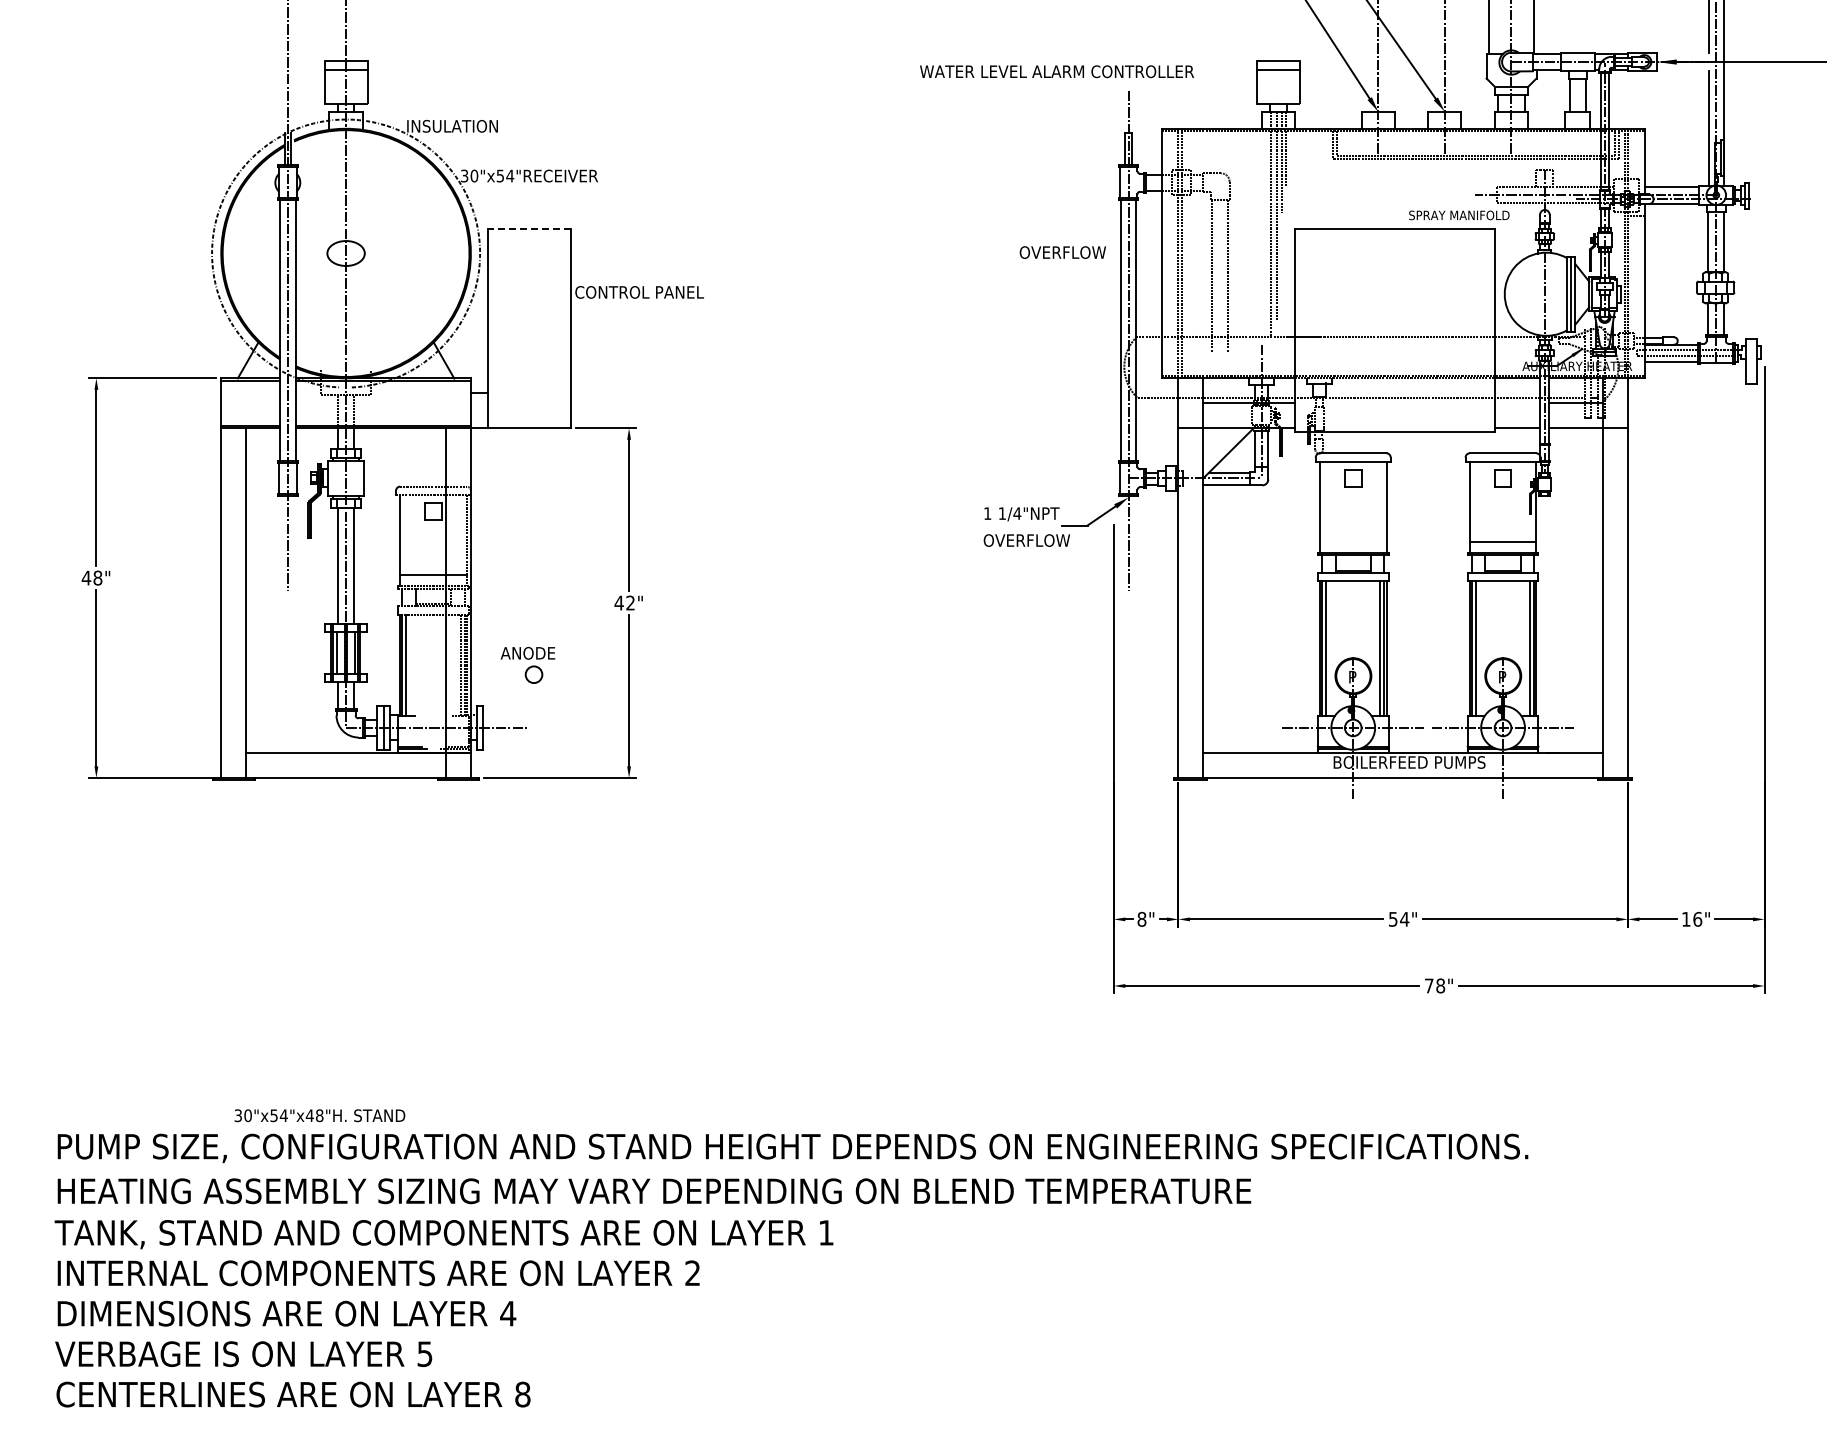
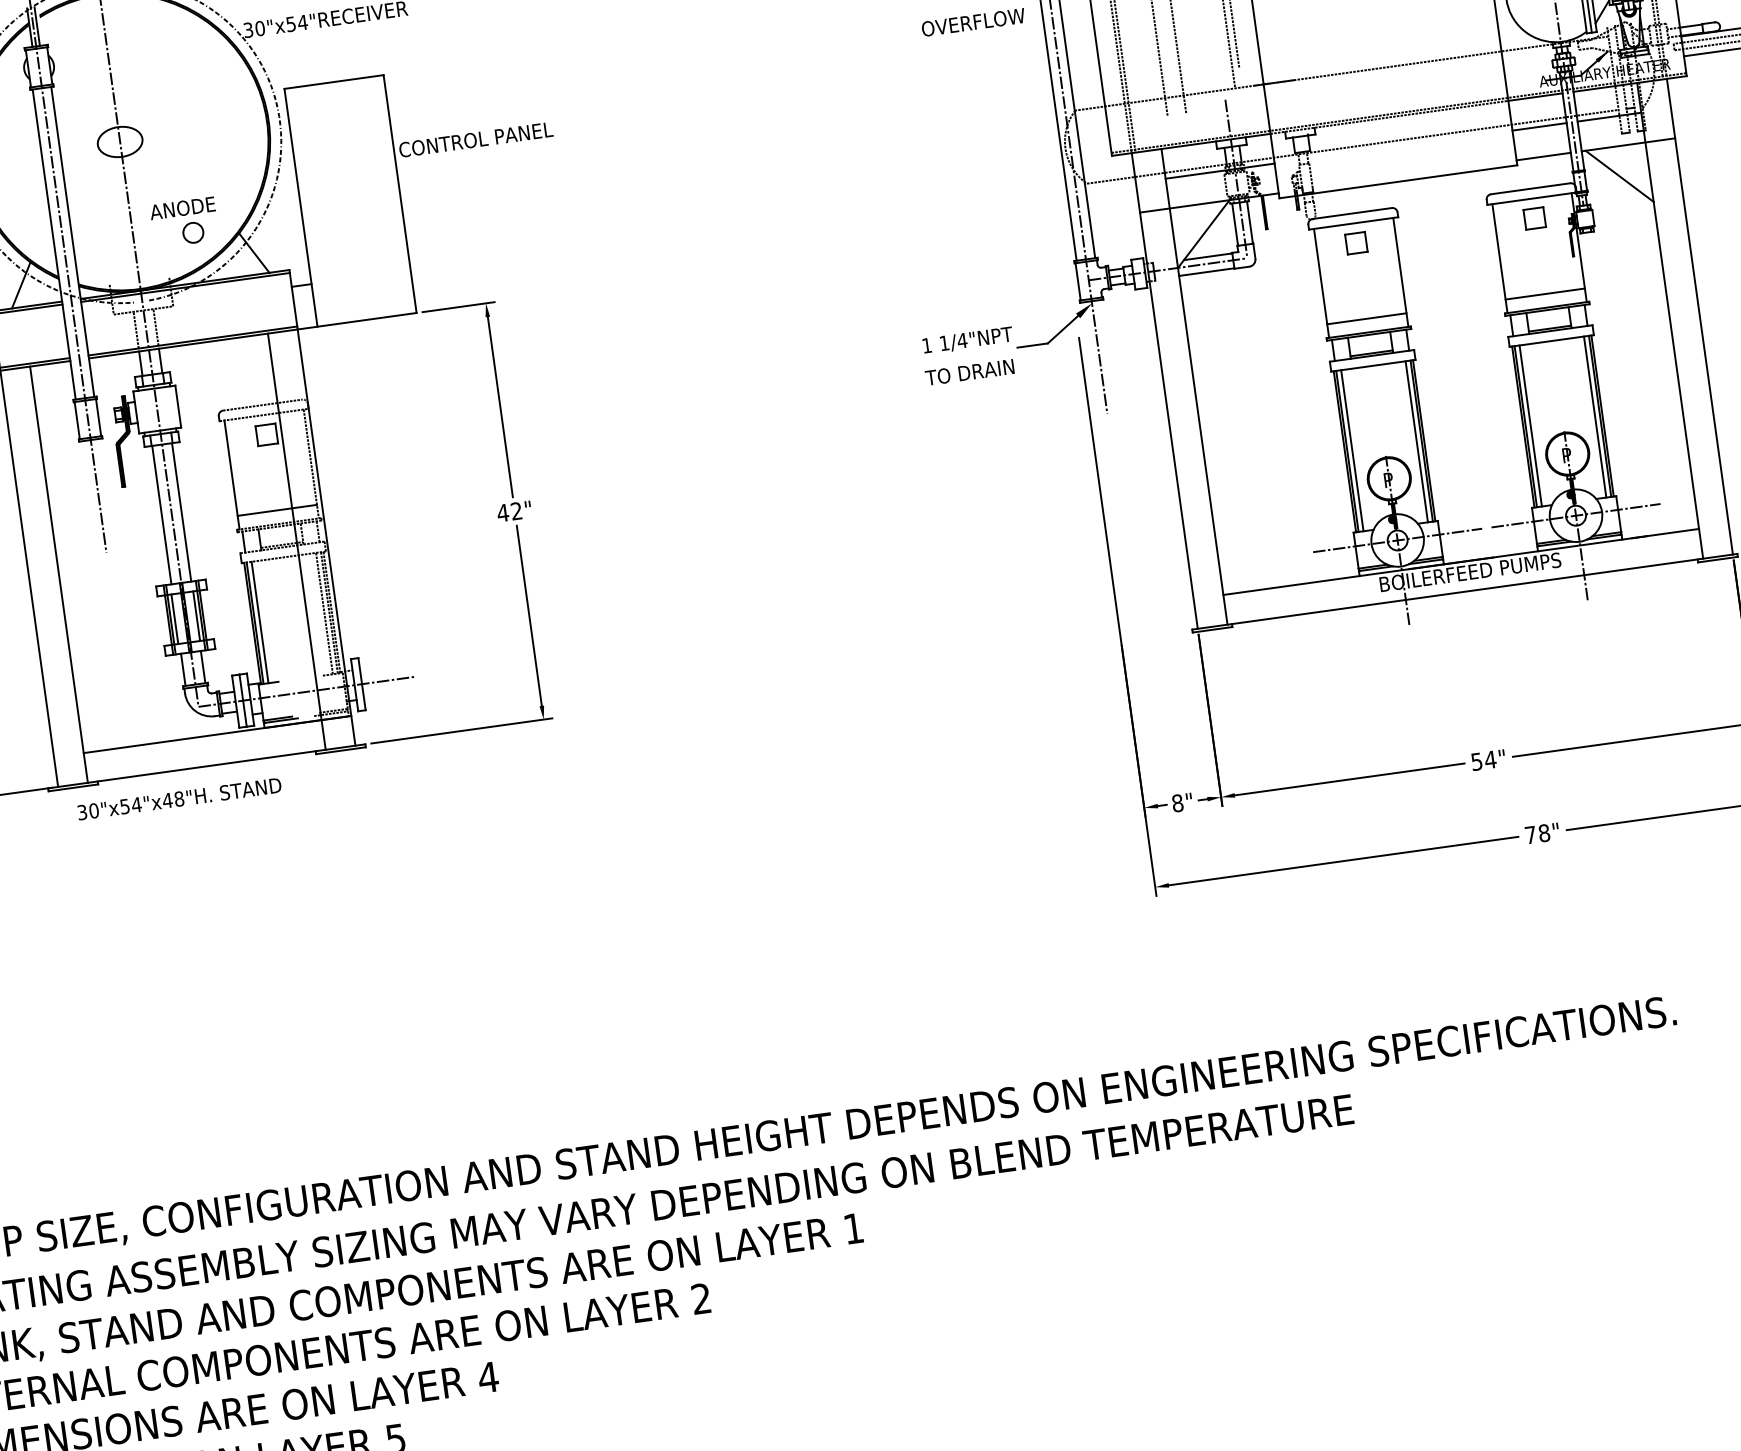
line: (529, 228) -> (334, 81), dashed -> solid
line: (1517, 403) -> (1539, 127), added
line: (1577, 453) -> (1619, 176), added
text: (1026, 540) -> (977, 371), OVERFLOW -> TO DRAIN
line: (1352, 541) -> (1365, 318), added
part: (527, 665) -> (184, 222), moved
text: (319, 1115) -> (179, 798), moved

